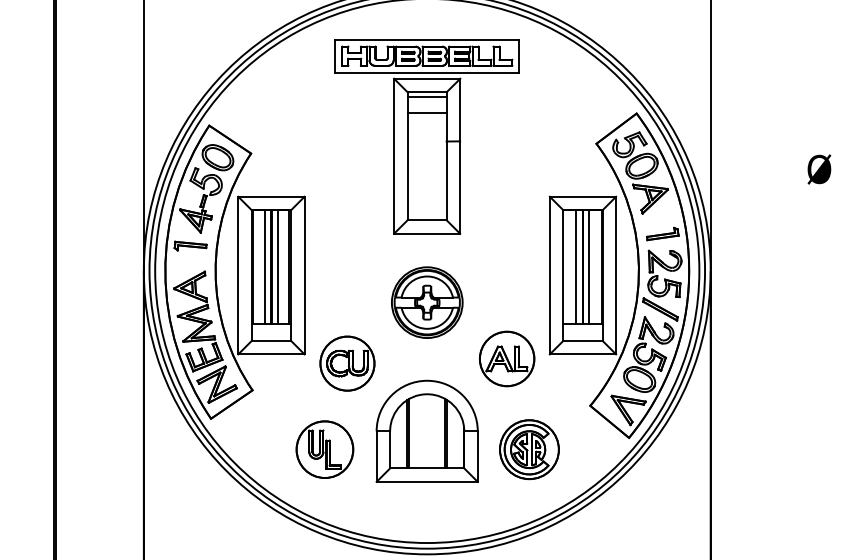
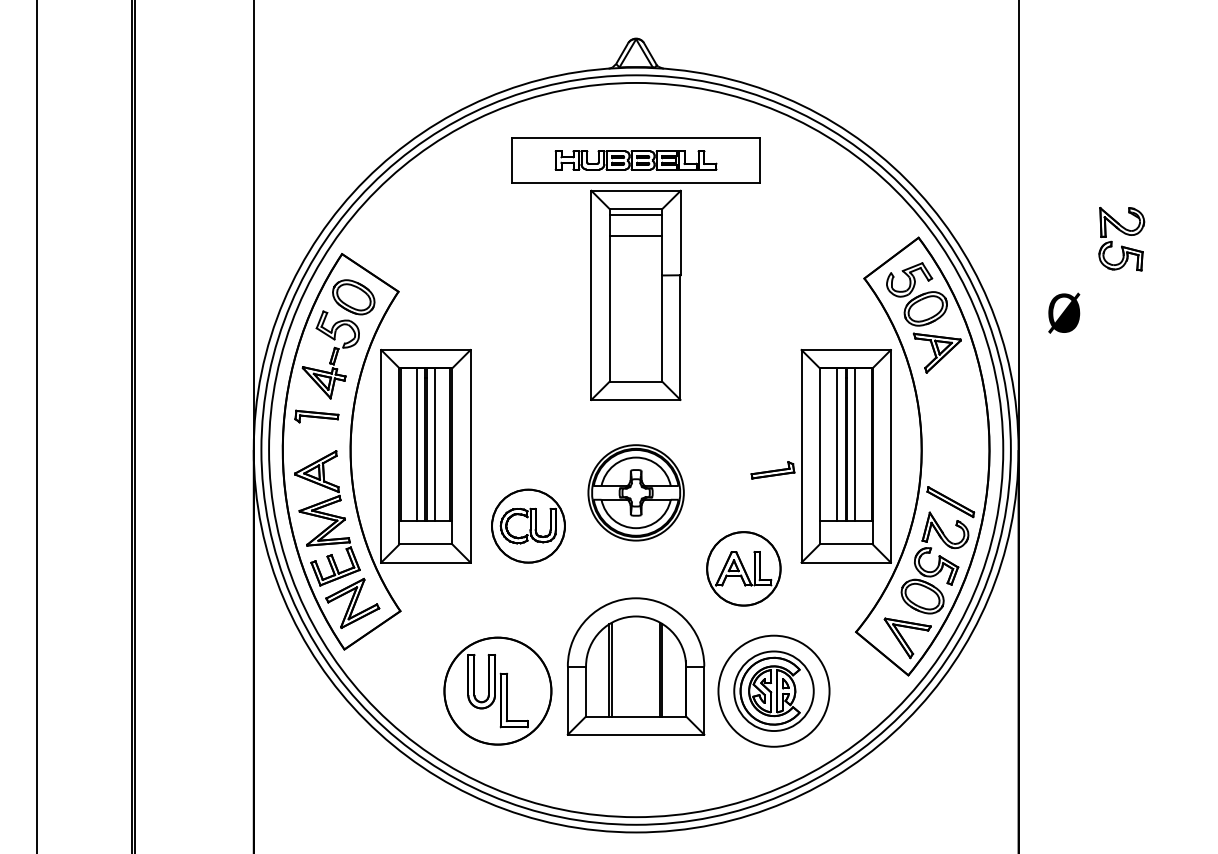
part: (426, 56) -> (635, 160), size x0.7
text: (819, 168) -> (1064, 312), moved
part: (662, 234) -> (772, 470), moved
part: (664, 274) -> (1121, 239), moved
part: (347, 363) -> (528, 525), moved
part: (325, 449) -> (498, 691), size x1.4
circle: (529, 449) -> (773, 690), size x1.4

